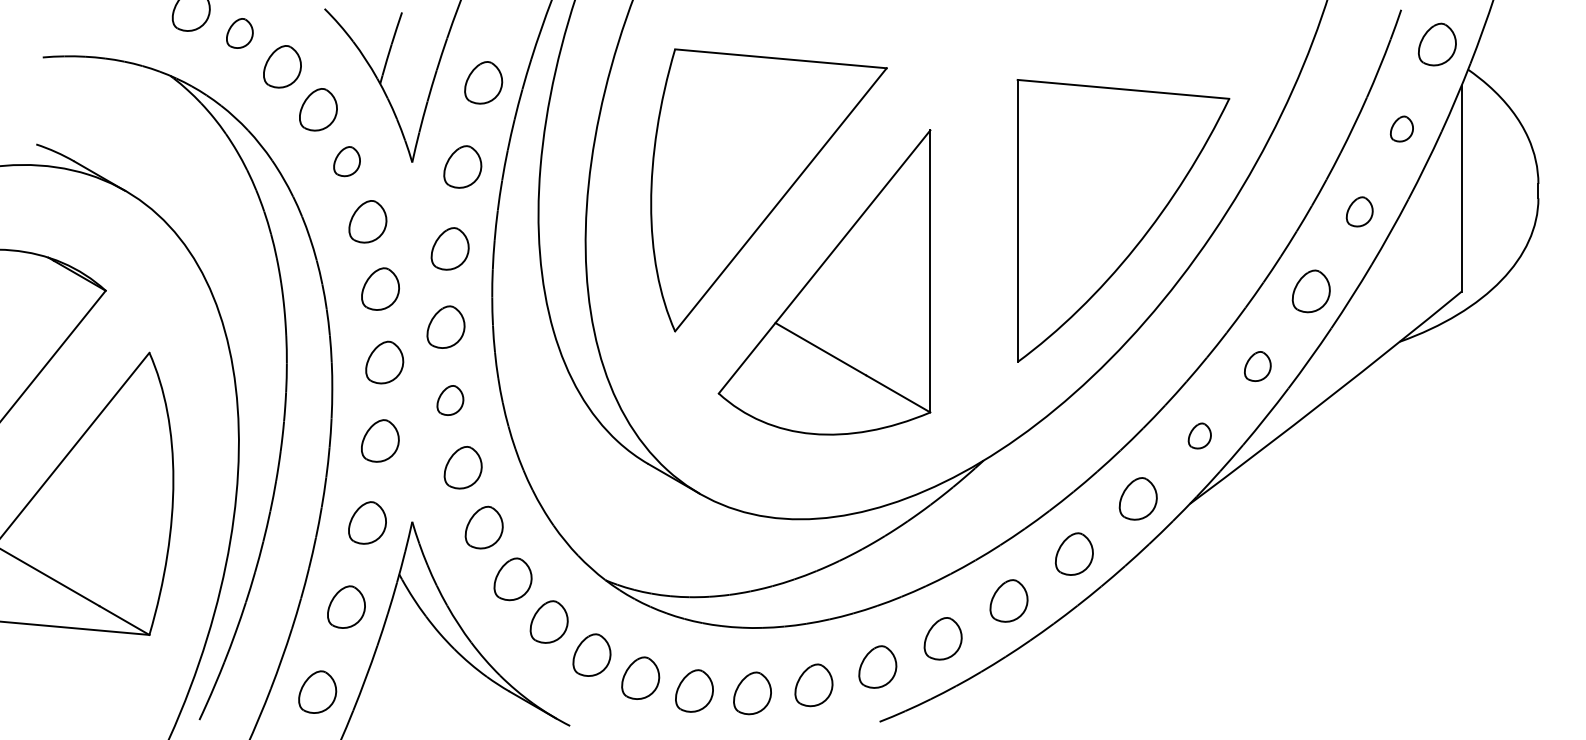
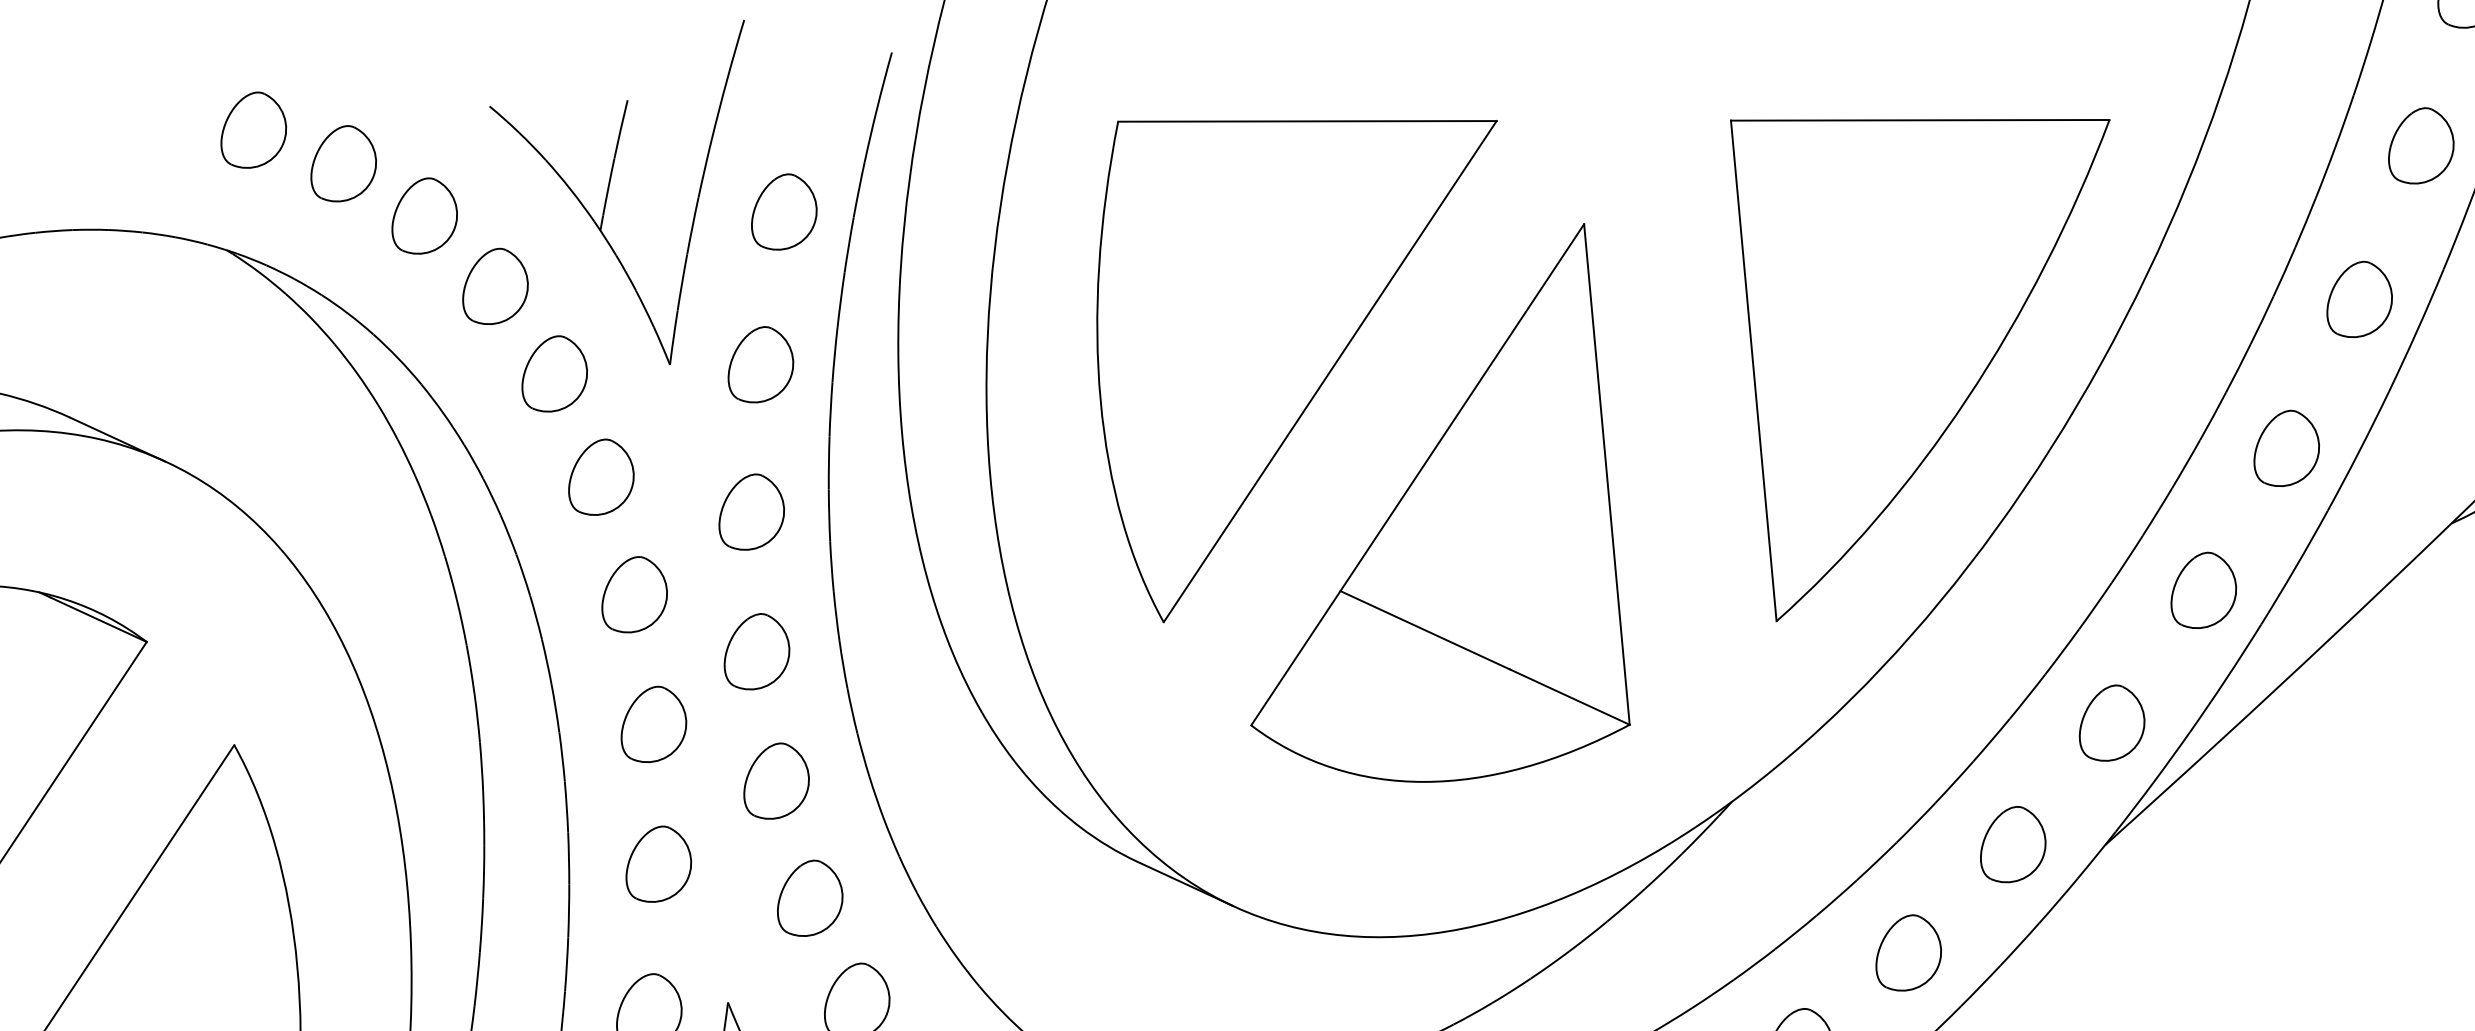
part: (239, 33) -> (342, 163), size x1.43
part: (1401, 128) -> (2419, 144), size x1.67
part: (346, 161) -> (553, 373), size x1.43
part: (1359, 211) -> (2358, 298), size x1.43
part: (1257, 366) -> (2202, 590), size x1.43
part: (450, 400) -> (776, 781), size x1.43
part: (1199, 435) -> (2111, 722), size x1.67

